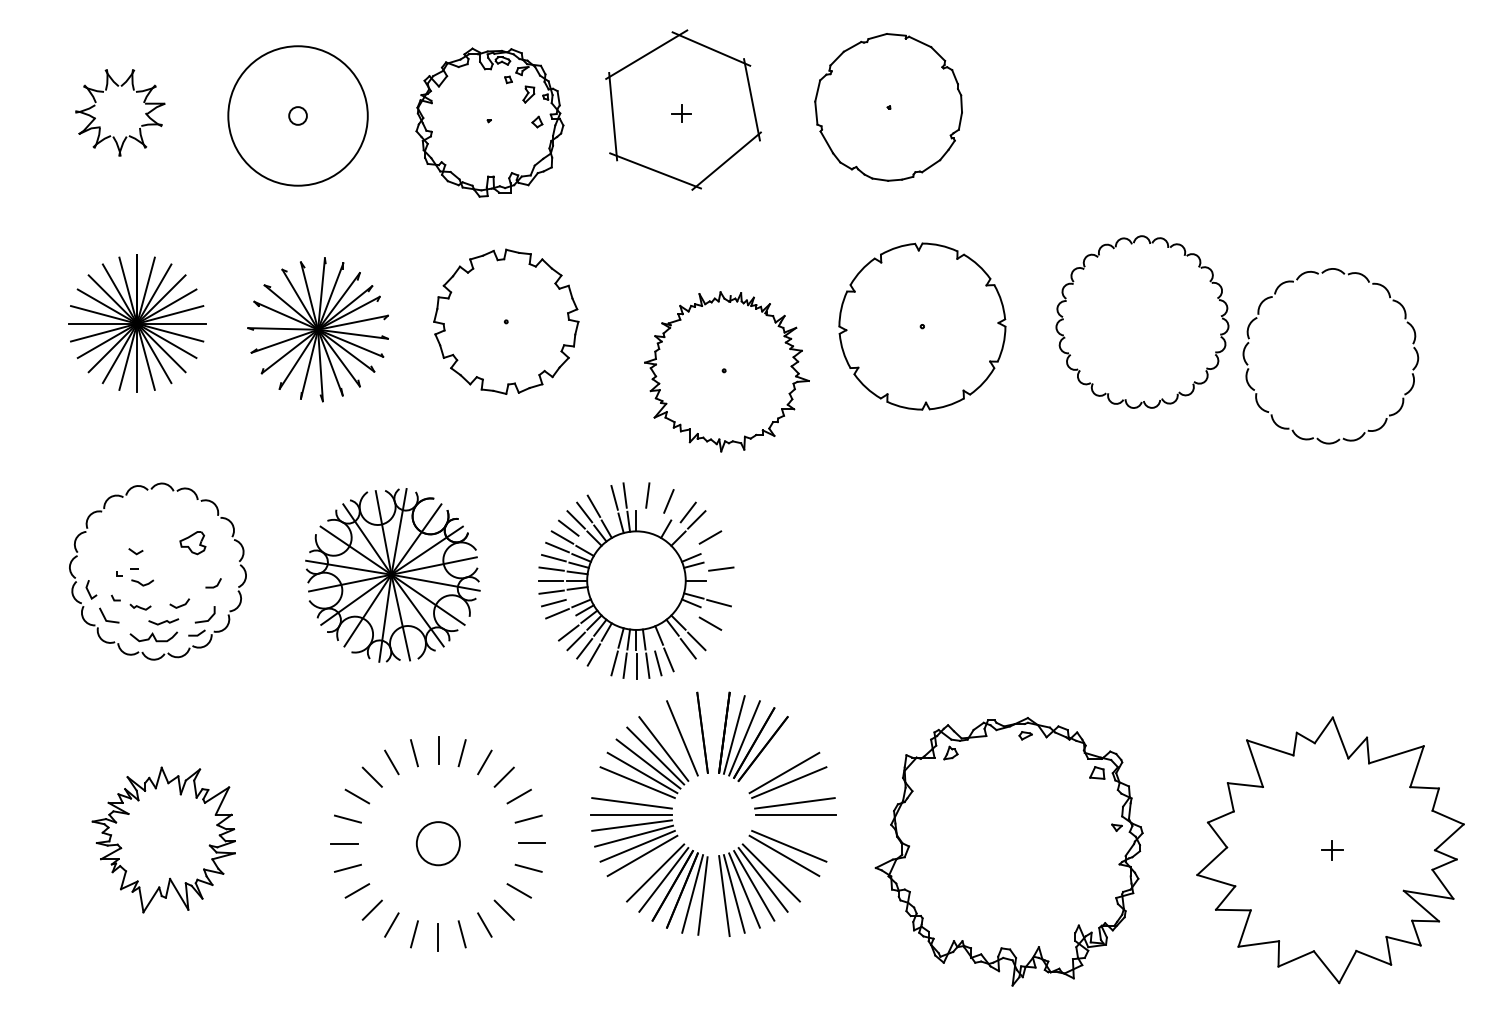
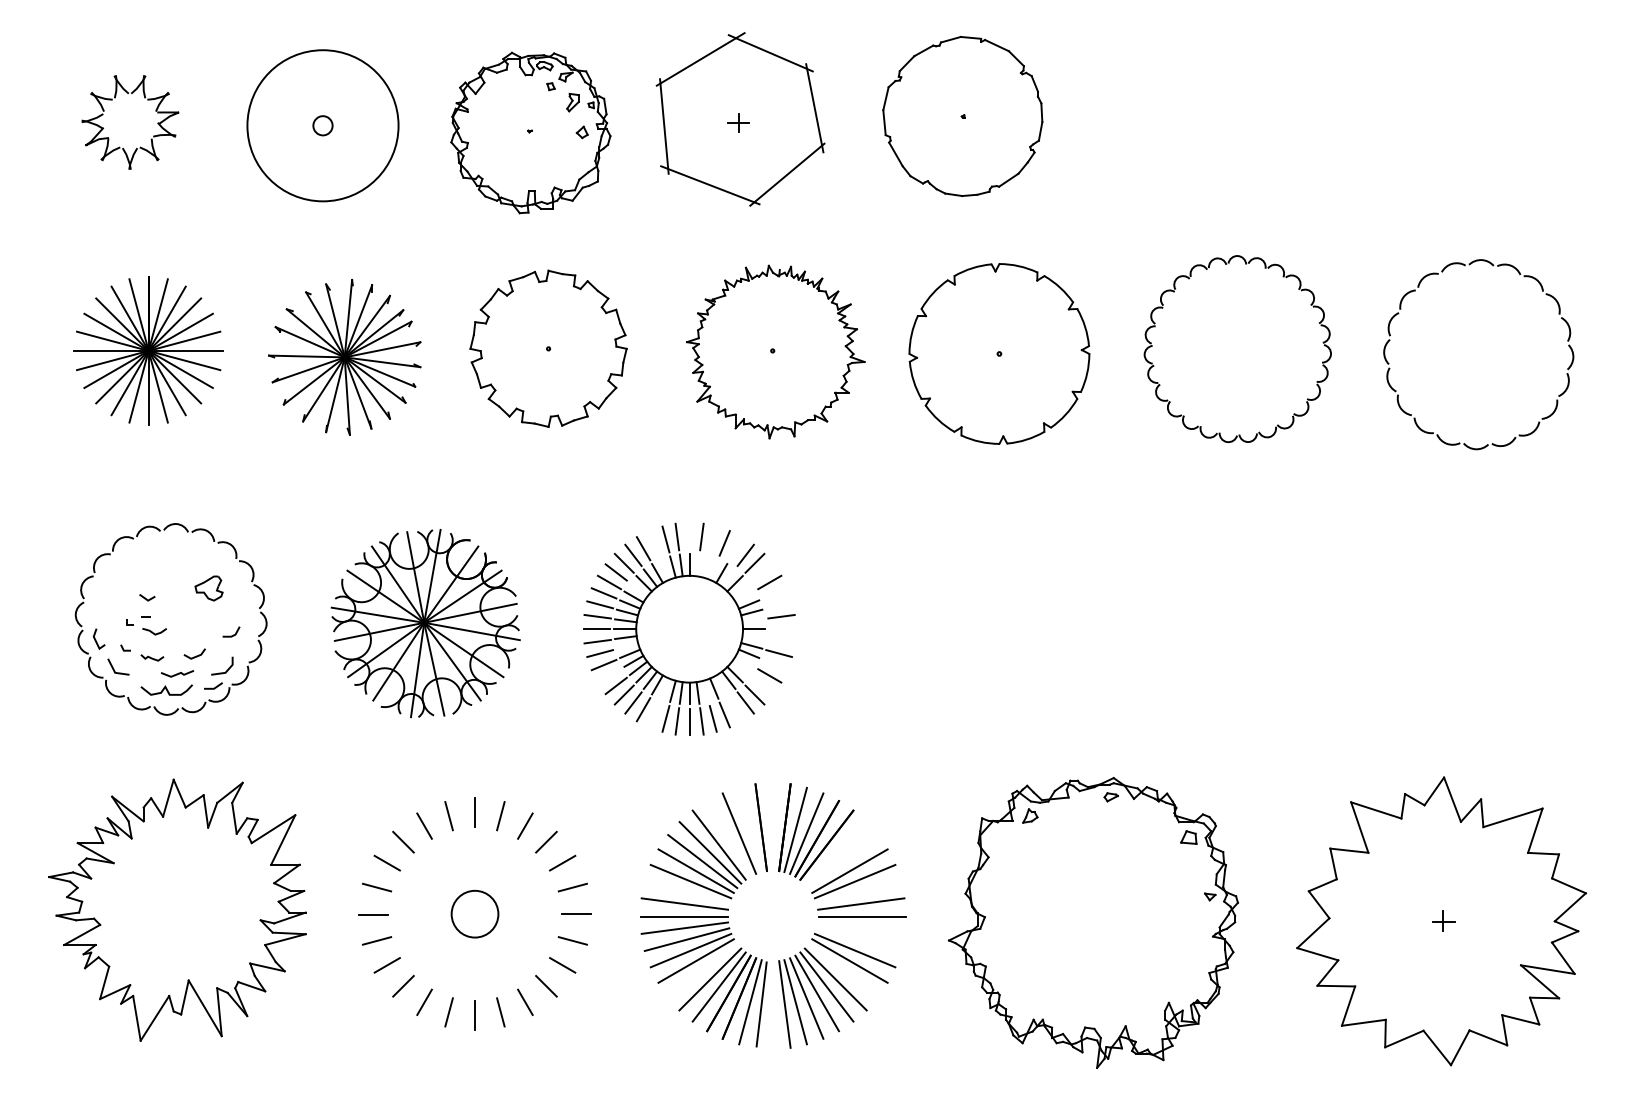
part: (726, 371) -> (775, 351), moved
part: (1257, 393) -> (1399, 395), moved
part: (738, 782) -> (800, 881), moved
part: (163, 839) -> (177, 909), size x1.67

